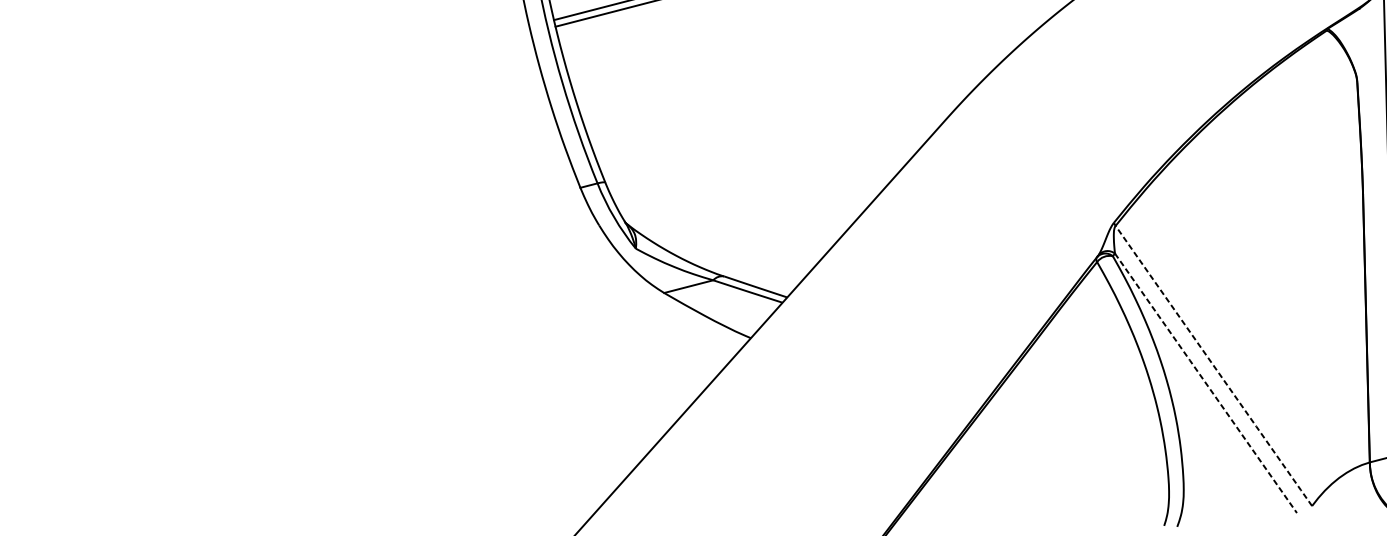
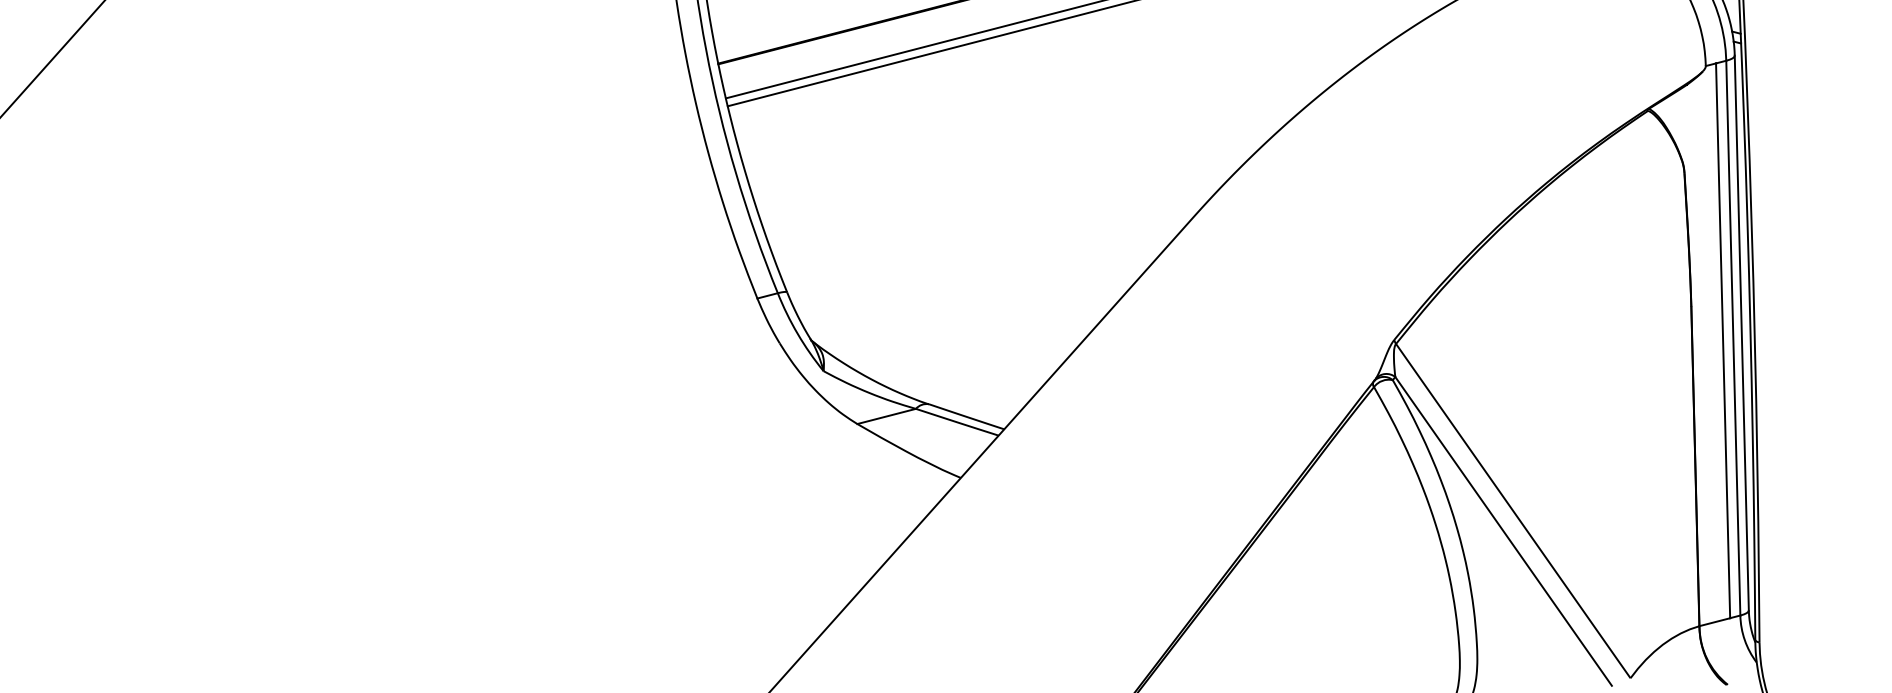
line: (1214, 367) -> (1514, 512), dashed -> solid
line: (1205, 383) -> (1503, 531), dashed -> solid

